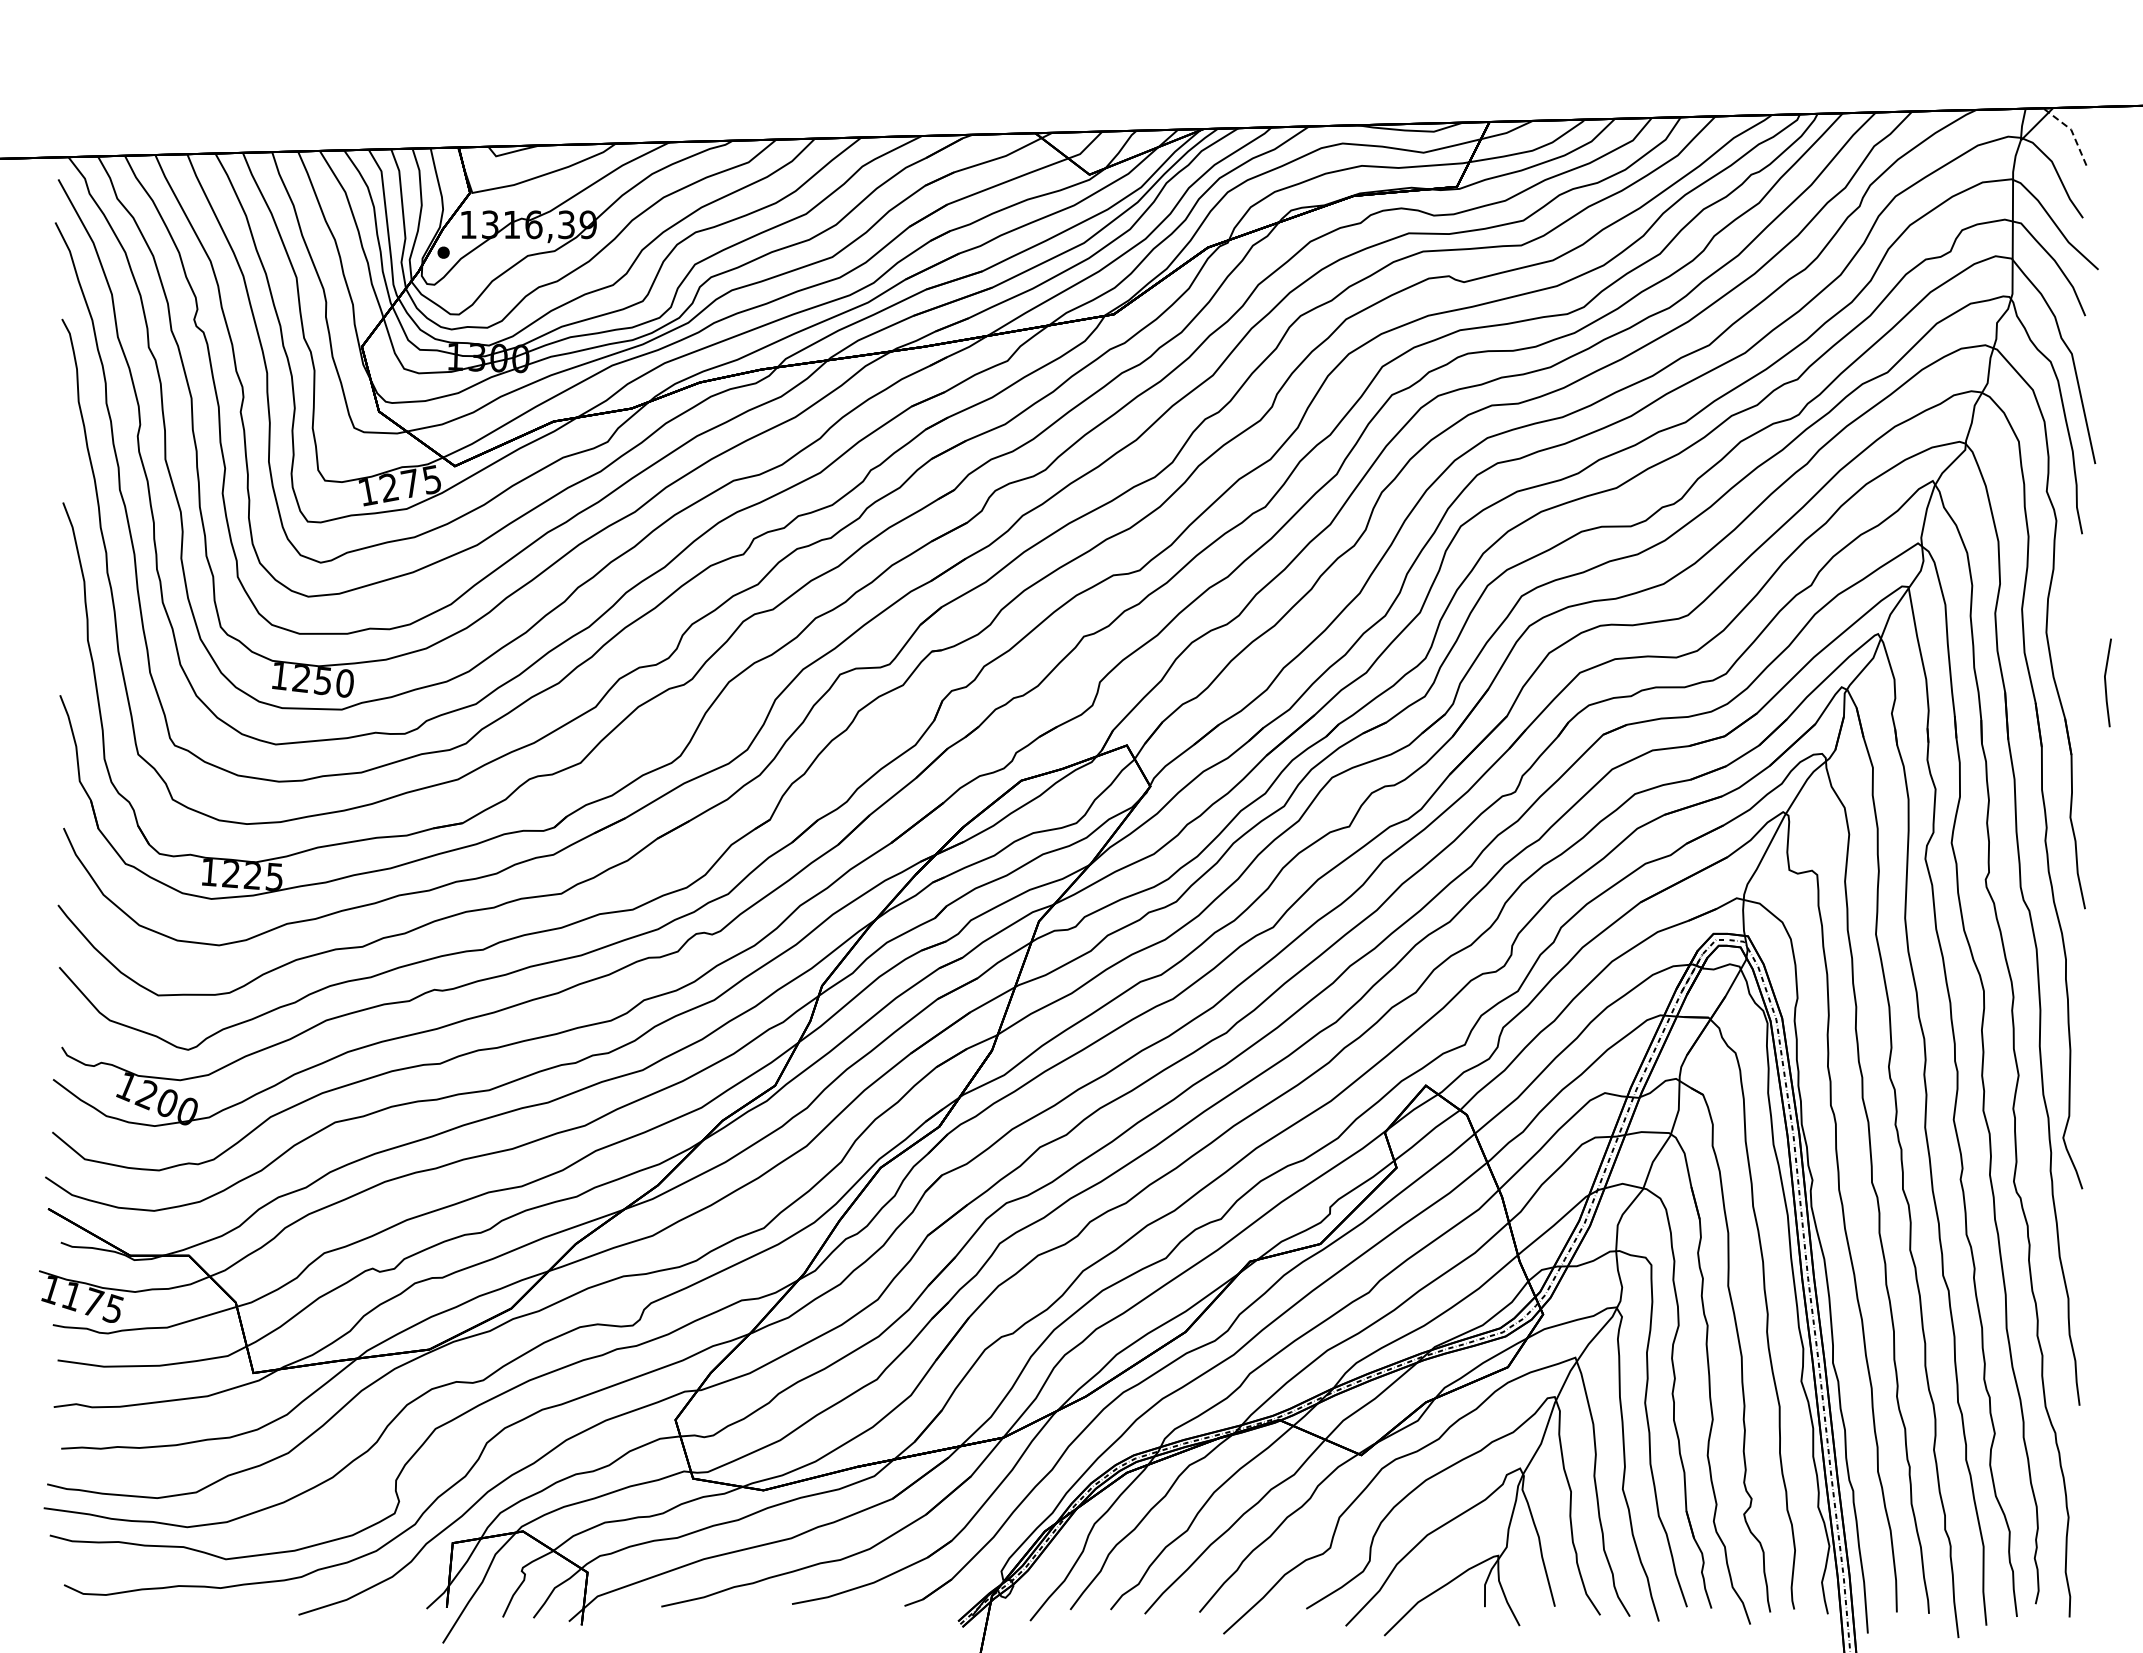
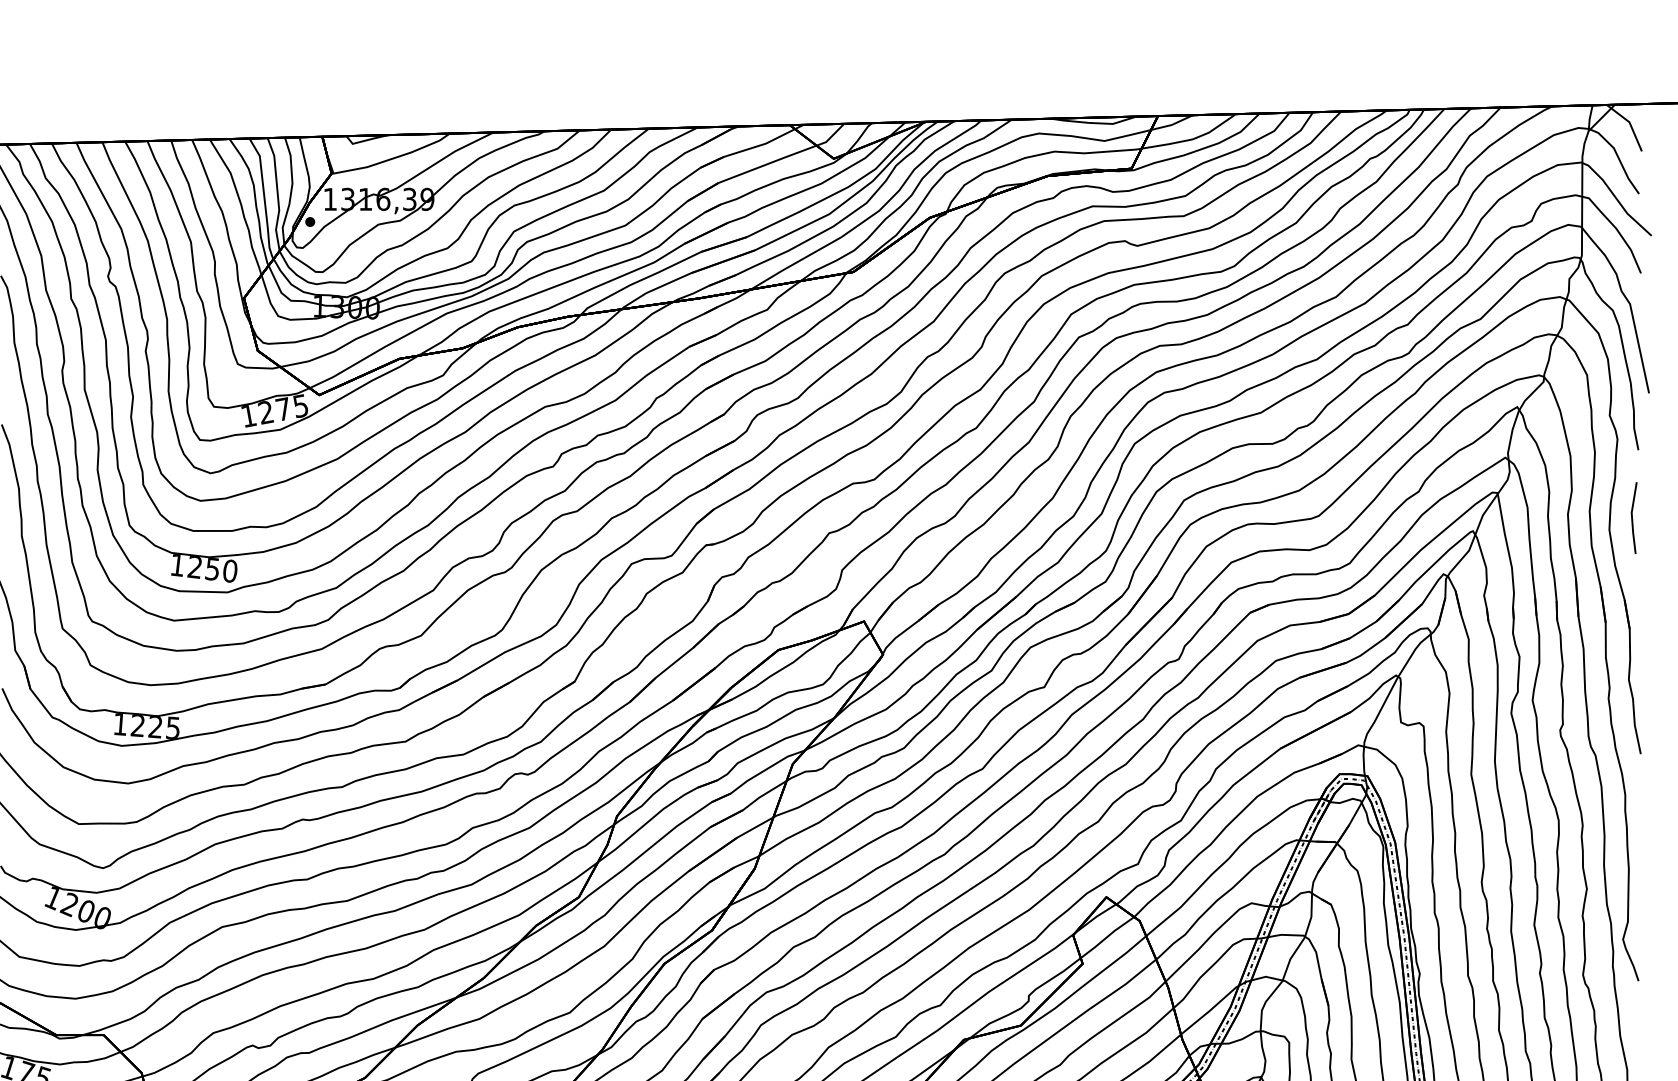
line: (2071, 130) -> (1629, 122), dashed -> solid
line: (2106, 682) -> (1632, 517), moved

